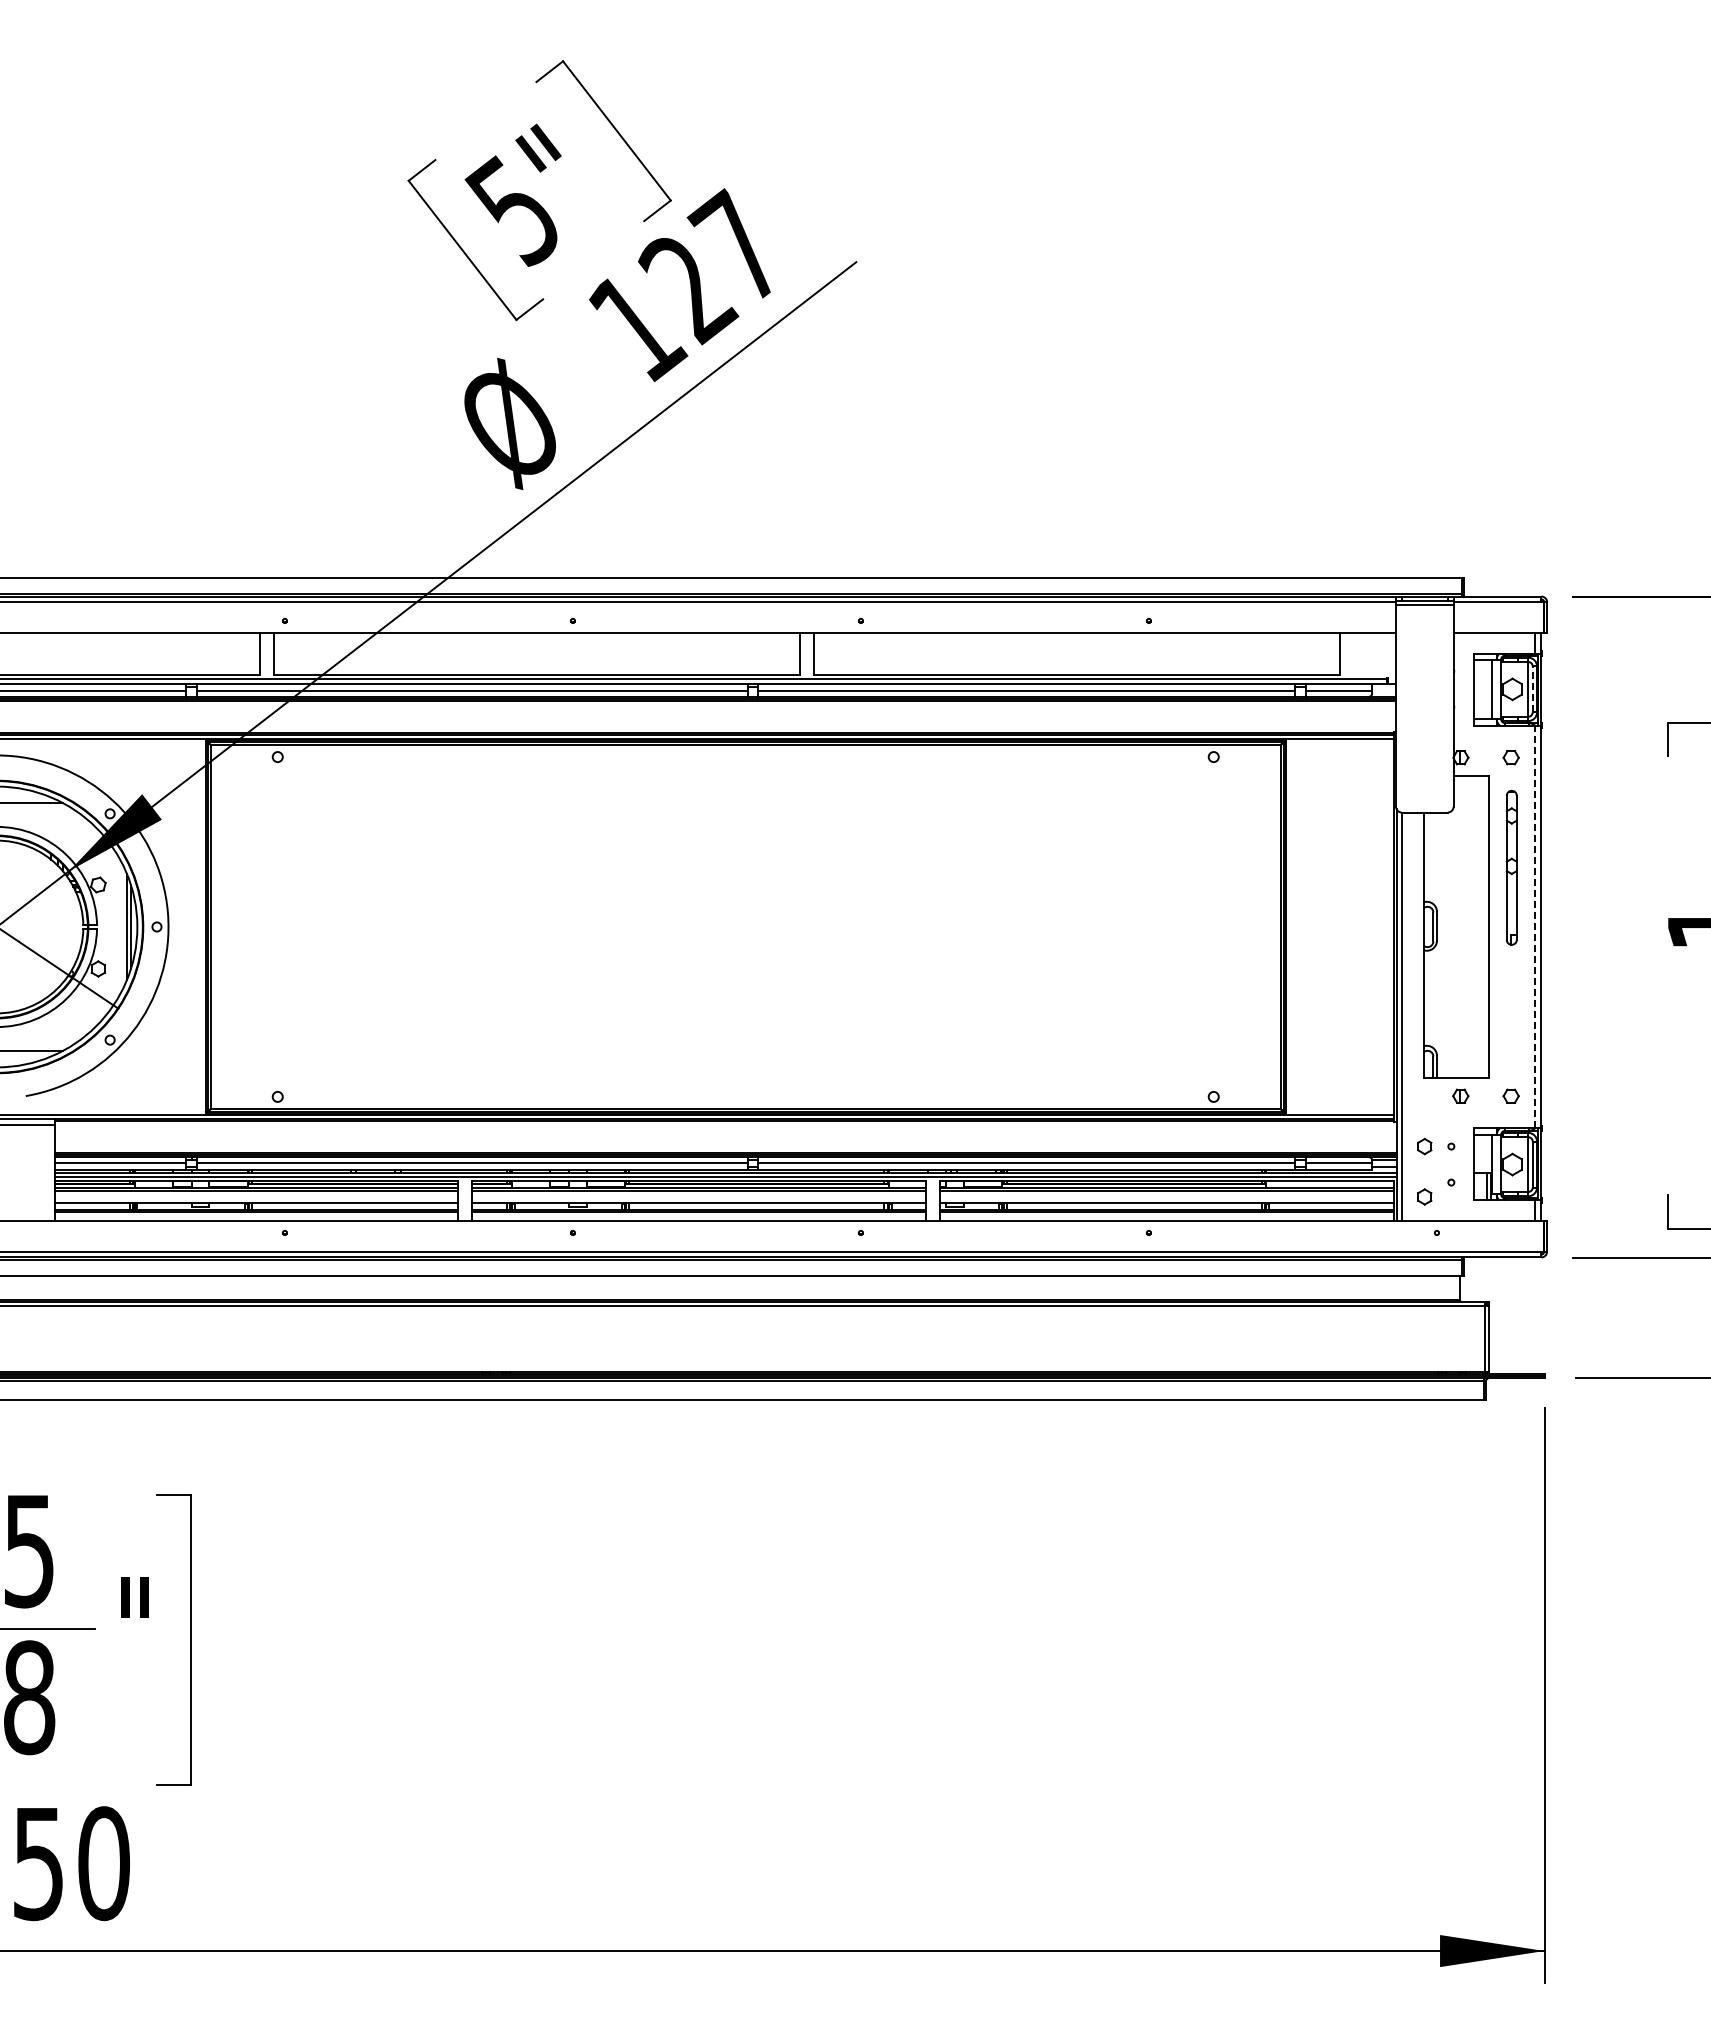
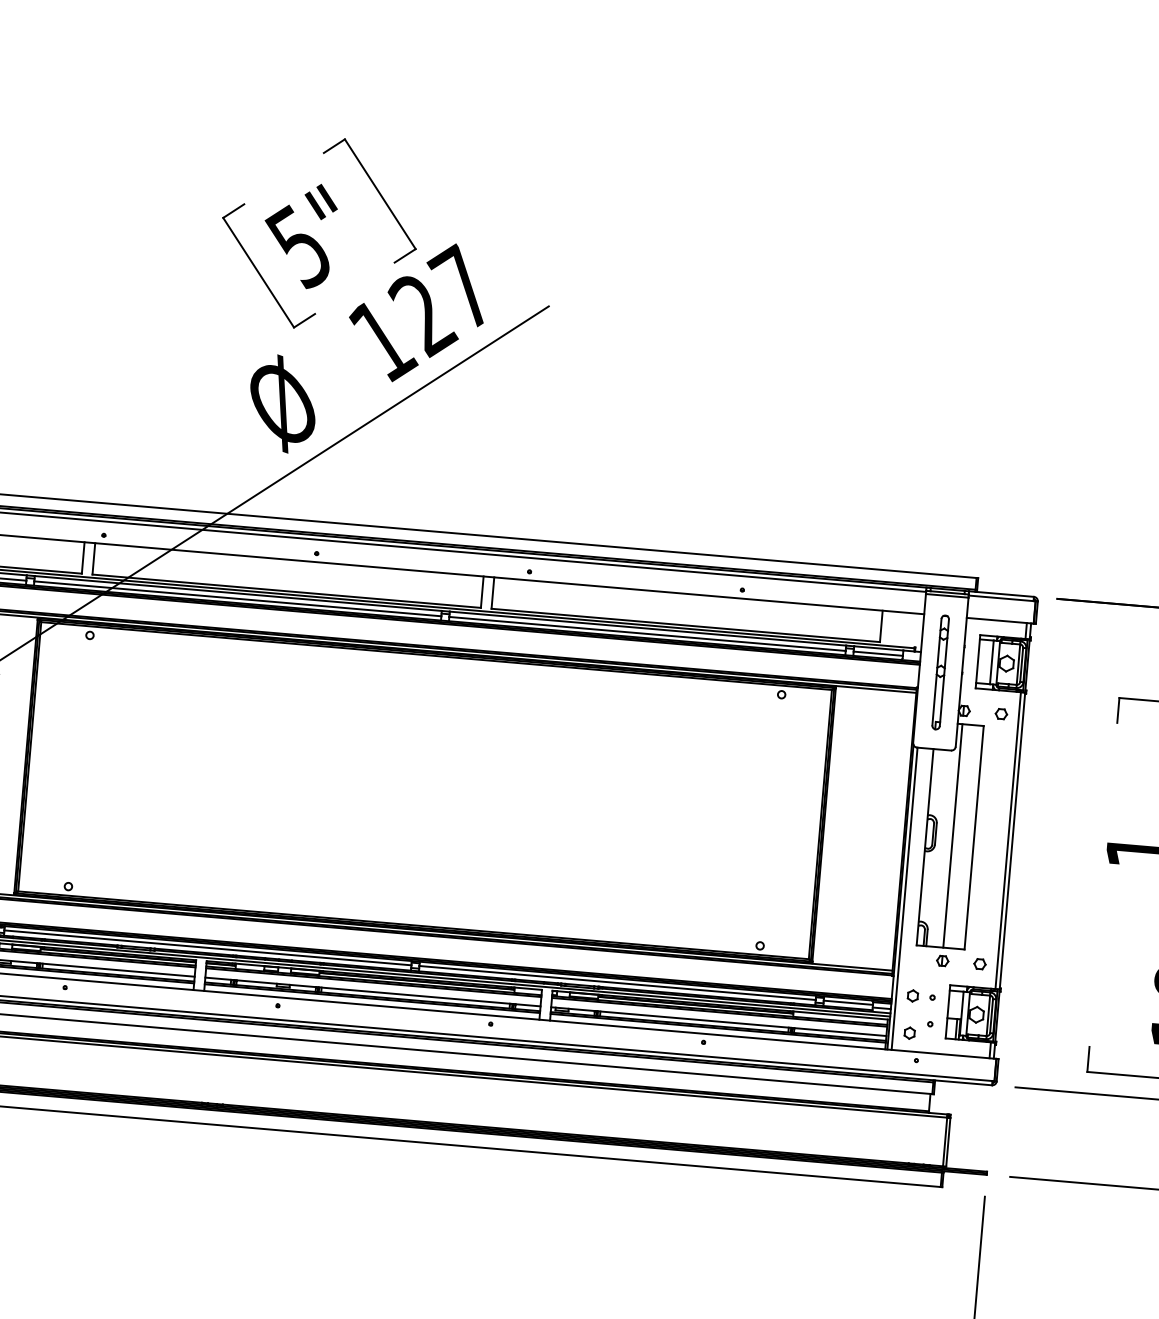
line: (1532, 688) -> (1021, 664), dashed -> solid
part: (1511, 867) -> (940, 672), moved
line: (1460, 926) -> (953, 835), added
line: (1534, 926) -> (1007, 840), dashed -> solid

